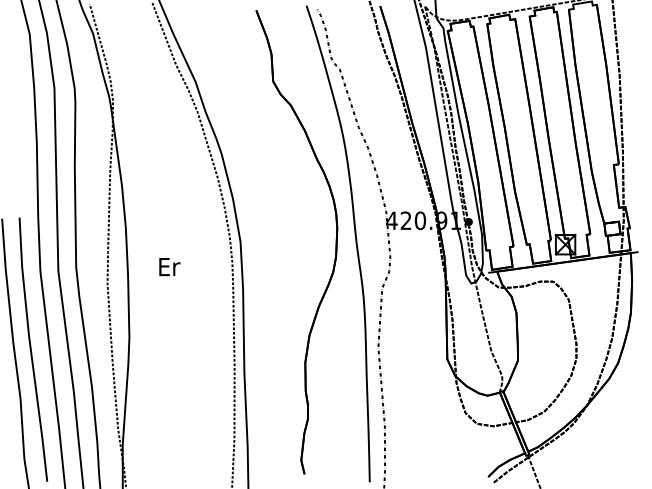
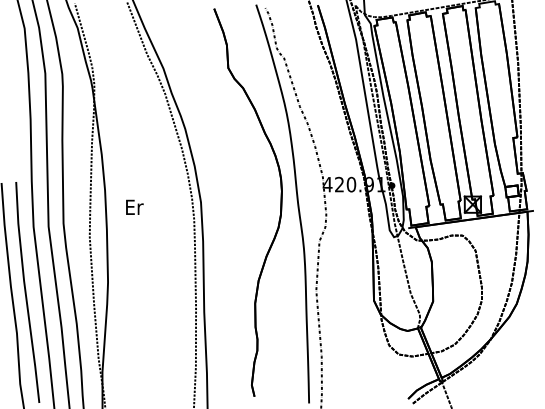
text: (169, 266) -> (134, 206), moved

